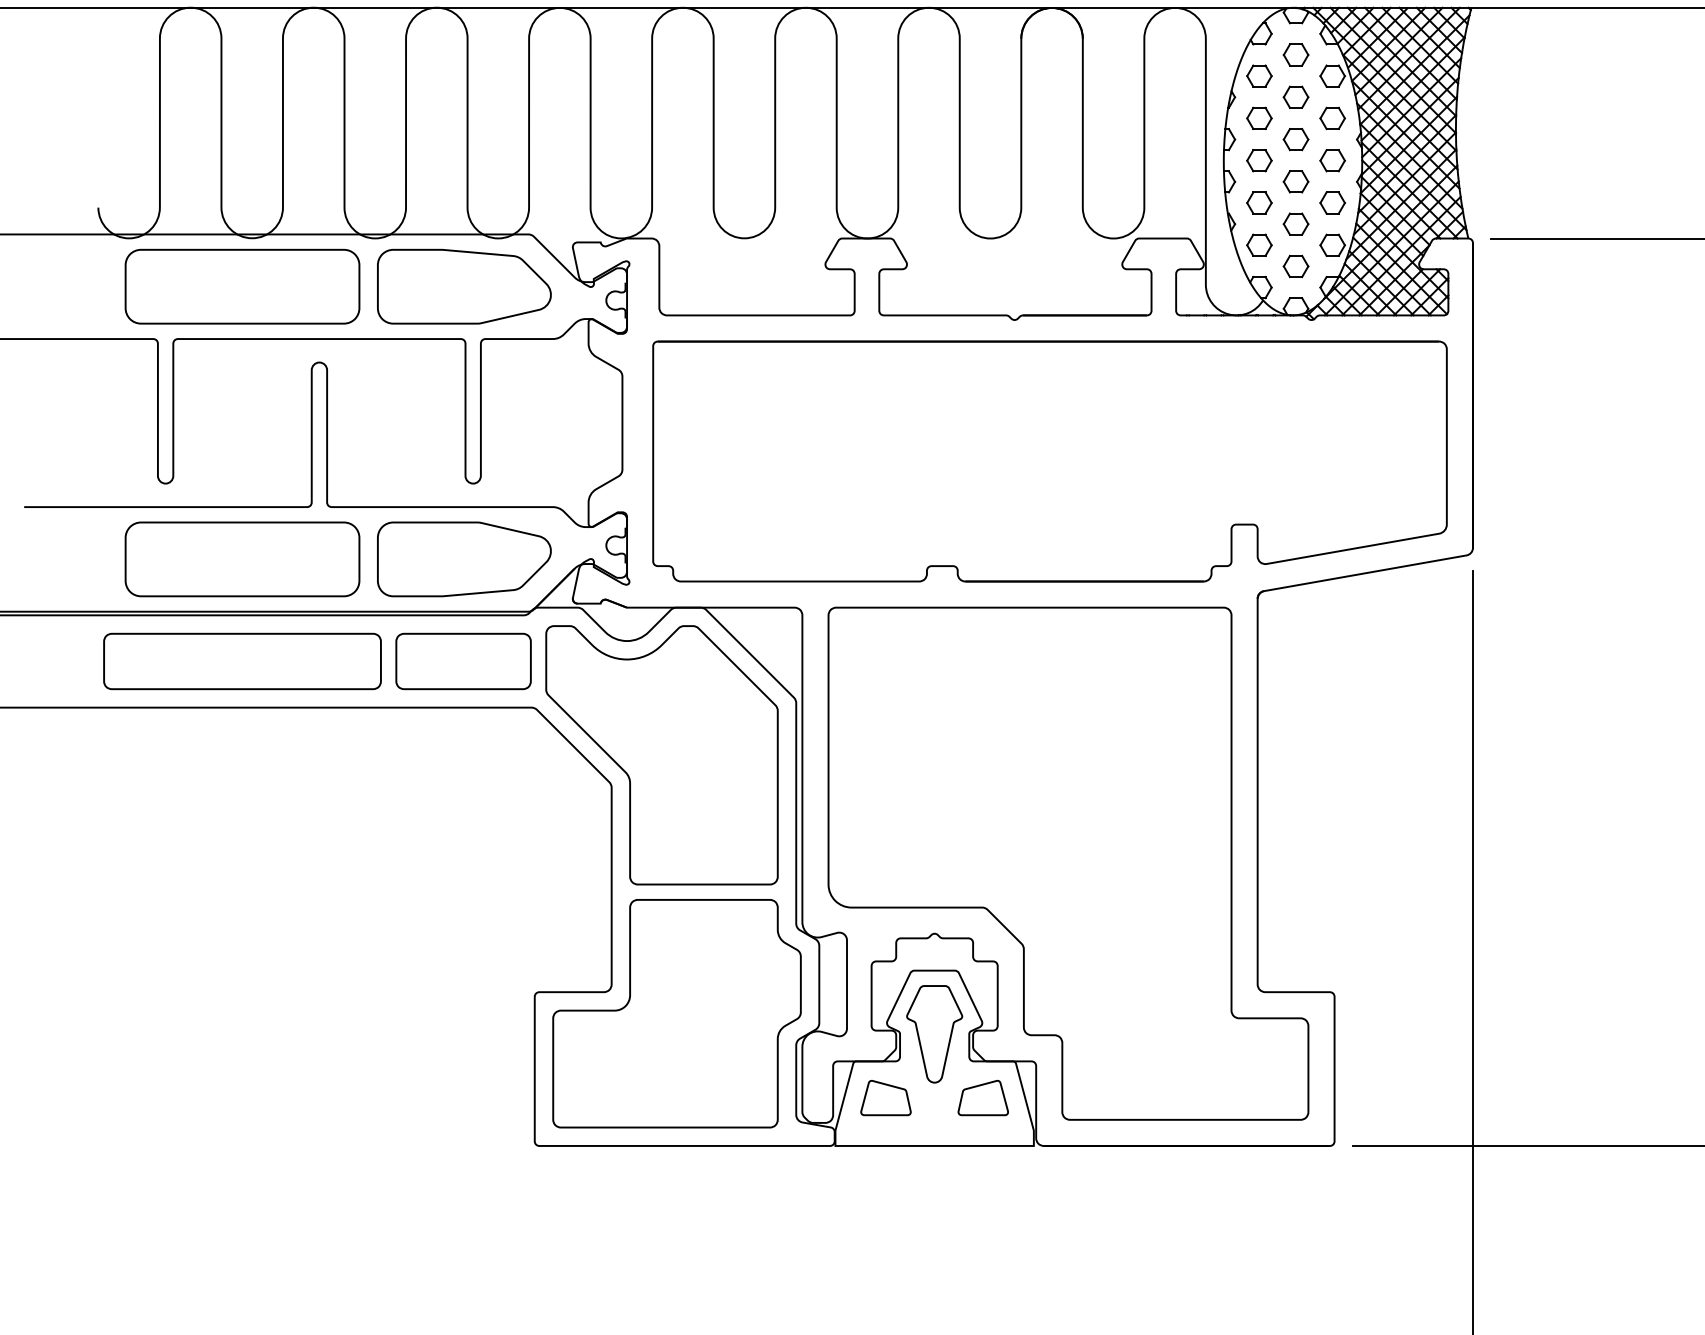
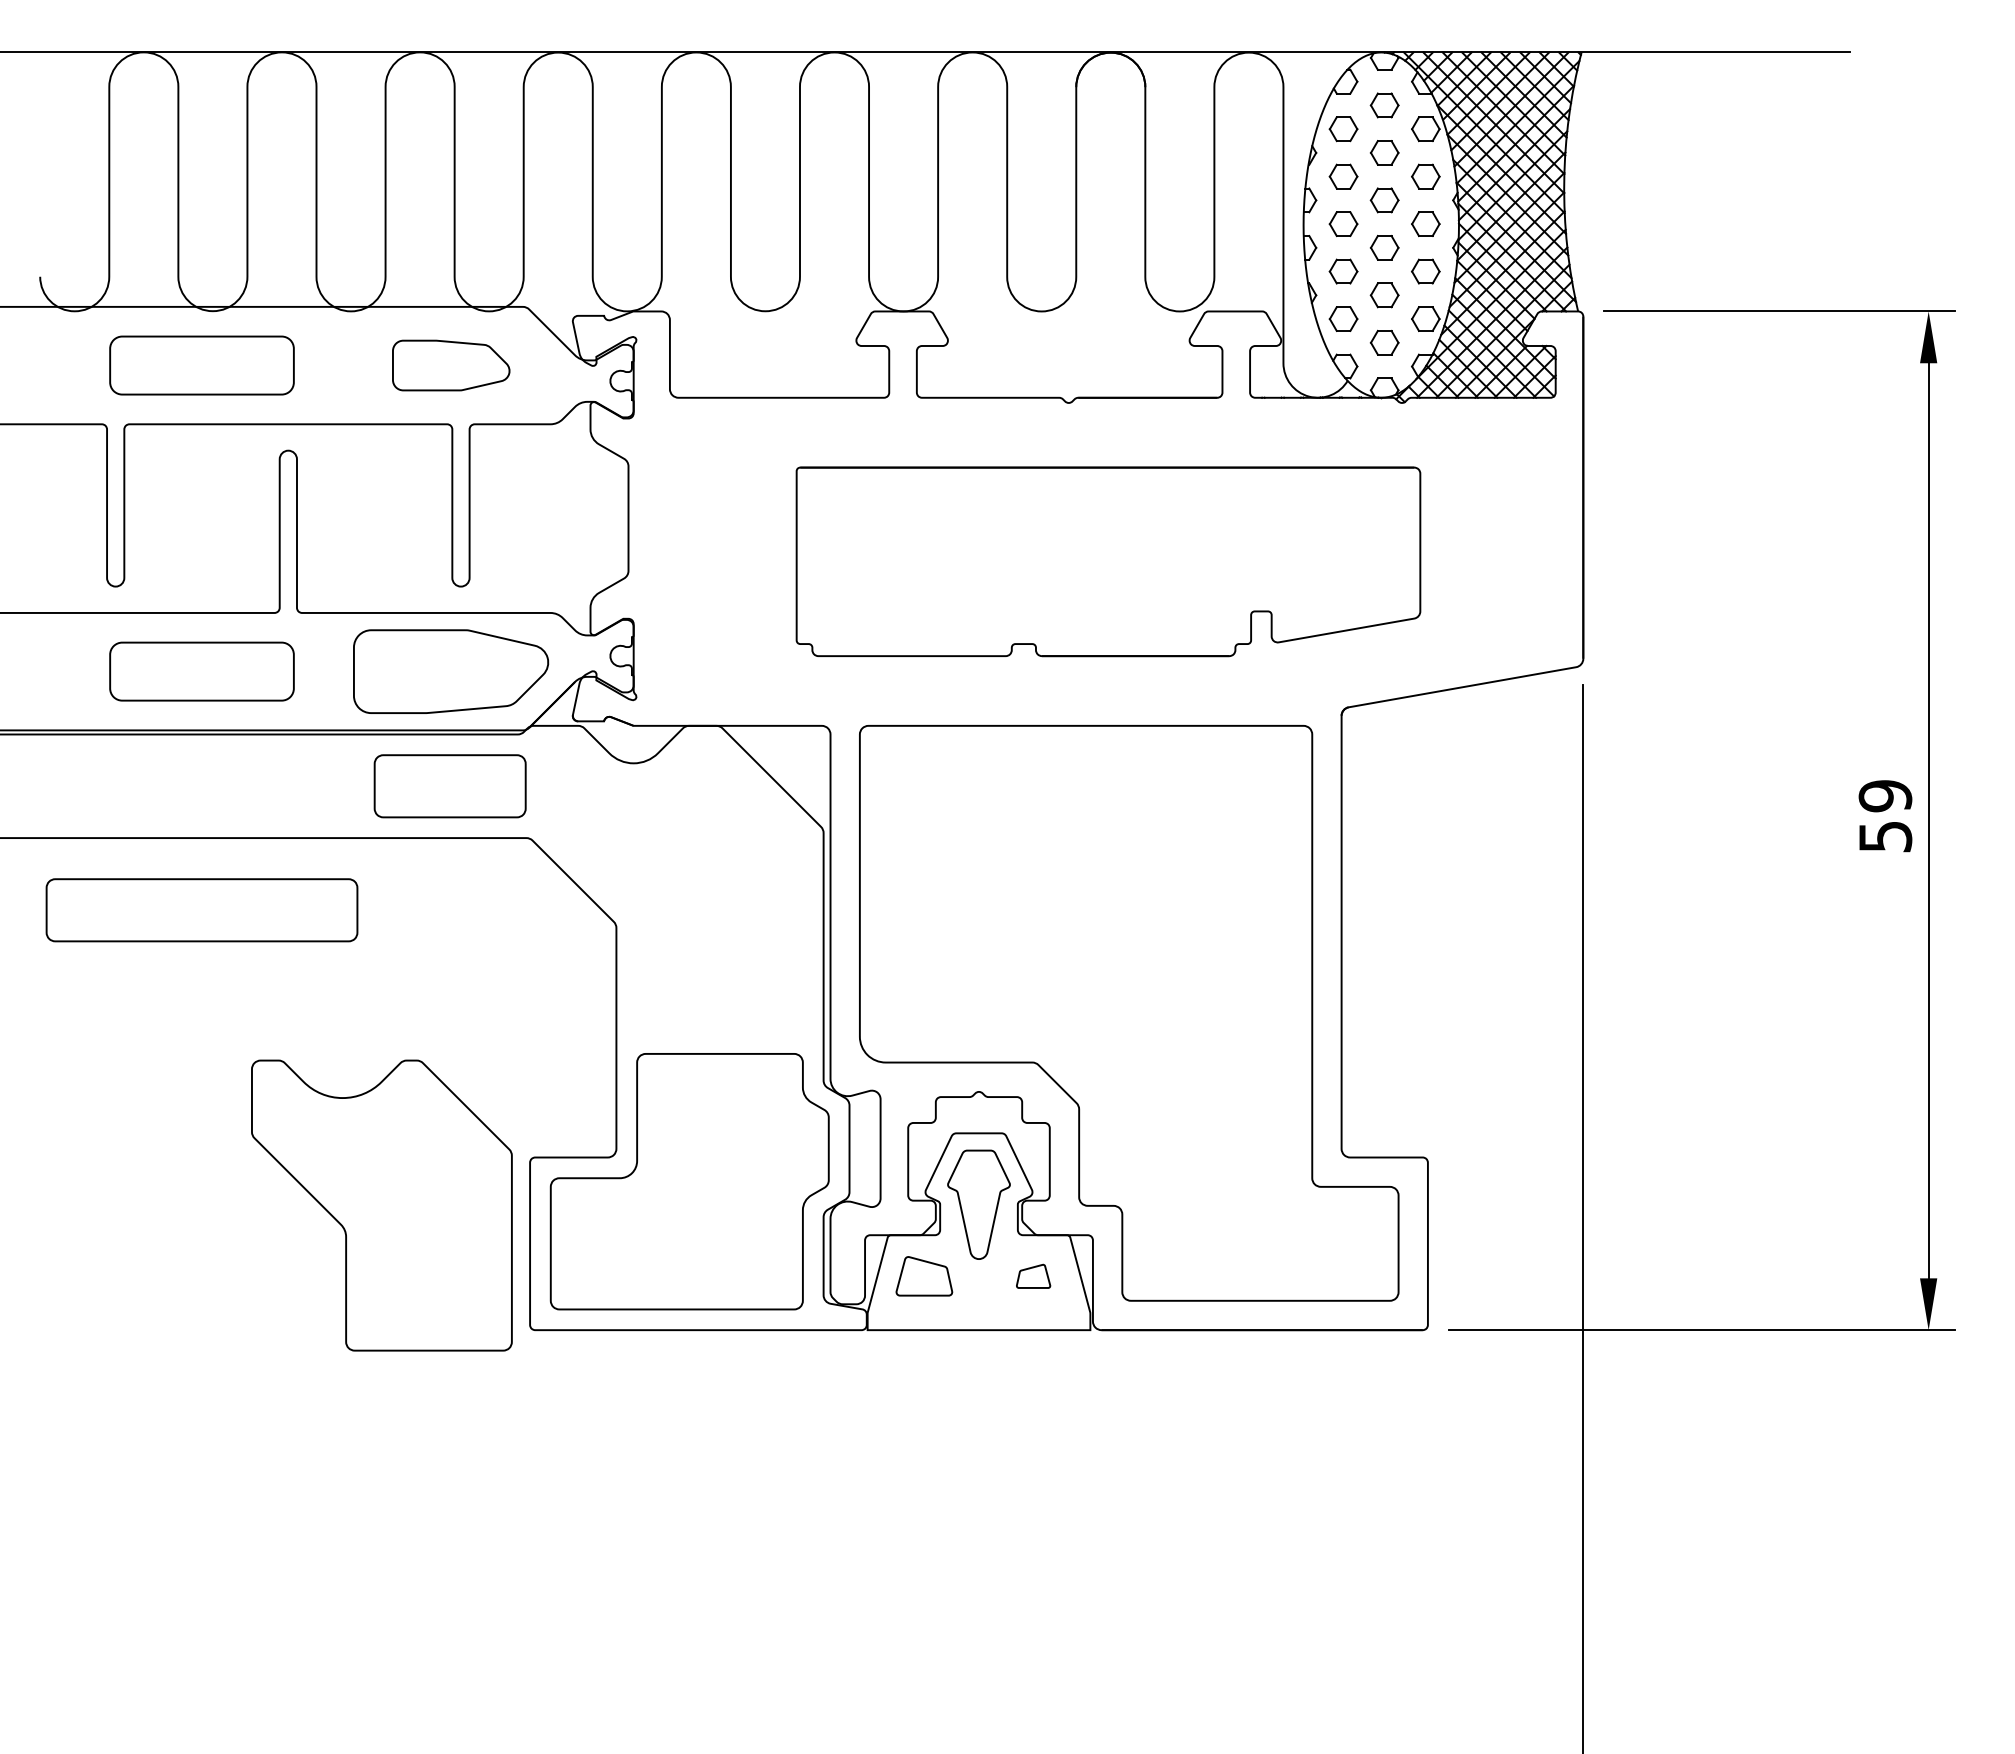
part: (242, 286) -> (201, 365), size x0.7
part: (464, 286) -> (451, 365), size x0.6
part: (1050, 461) -> (1108, 561), size x0.7
part: (242, 559) -> (201, 671), size x0.7
part: (242, 661) -> (201, 910), moved
part: (661, 755) -> (381, 1205), moved
part: (983, 1098) -> (1033, 1276), size x0.6

